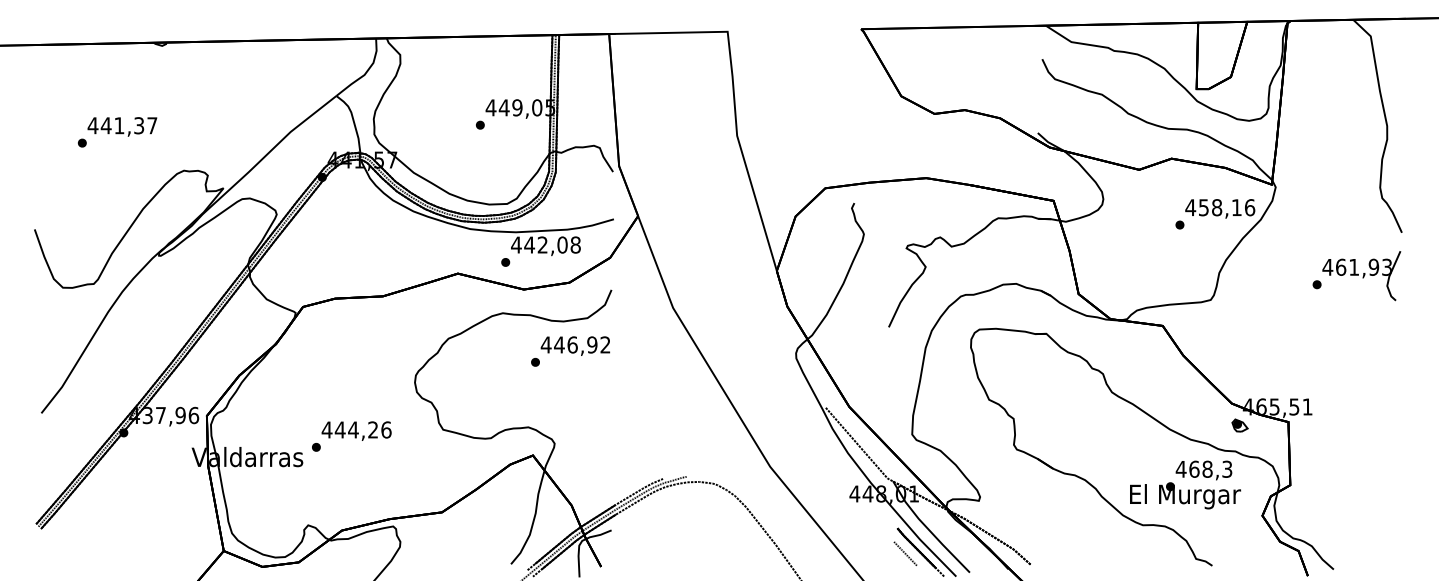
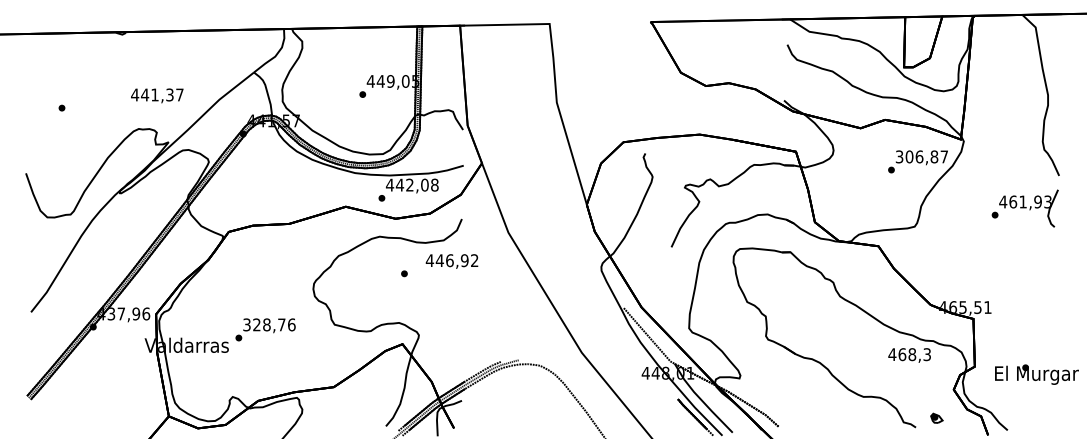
text: (122, 126) -> (157, 95), moved
text: (1220, 207) -> (922, 156), 458,16 -> 306,87
text: (574, 345) -> (451, 261), moved
part: (1239, 425) -> (936, 418), moved
text: (349, 429) -> (263, 324), 444,26 -> 328,76
text: (1185, 495) -> (1036, 374), moved
line: (905, 553) -> (684, 418), removed

